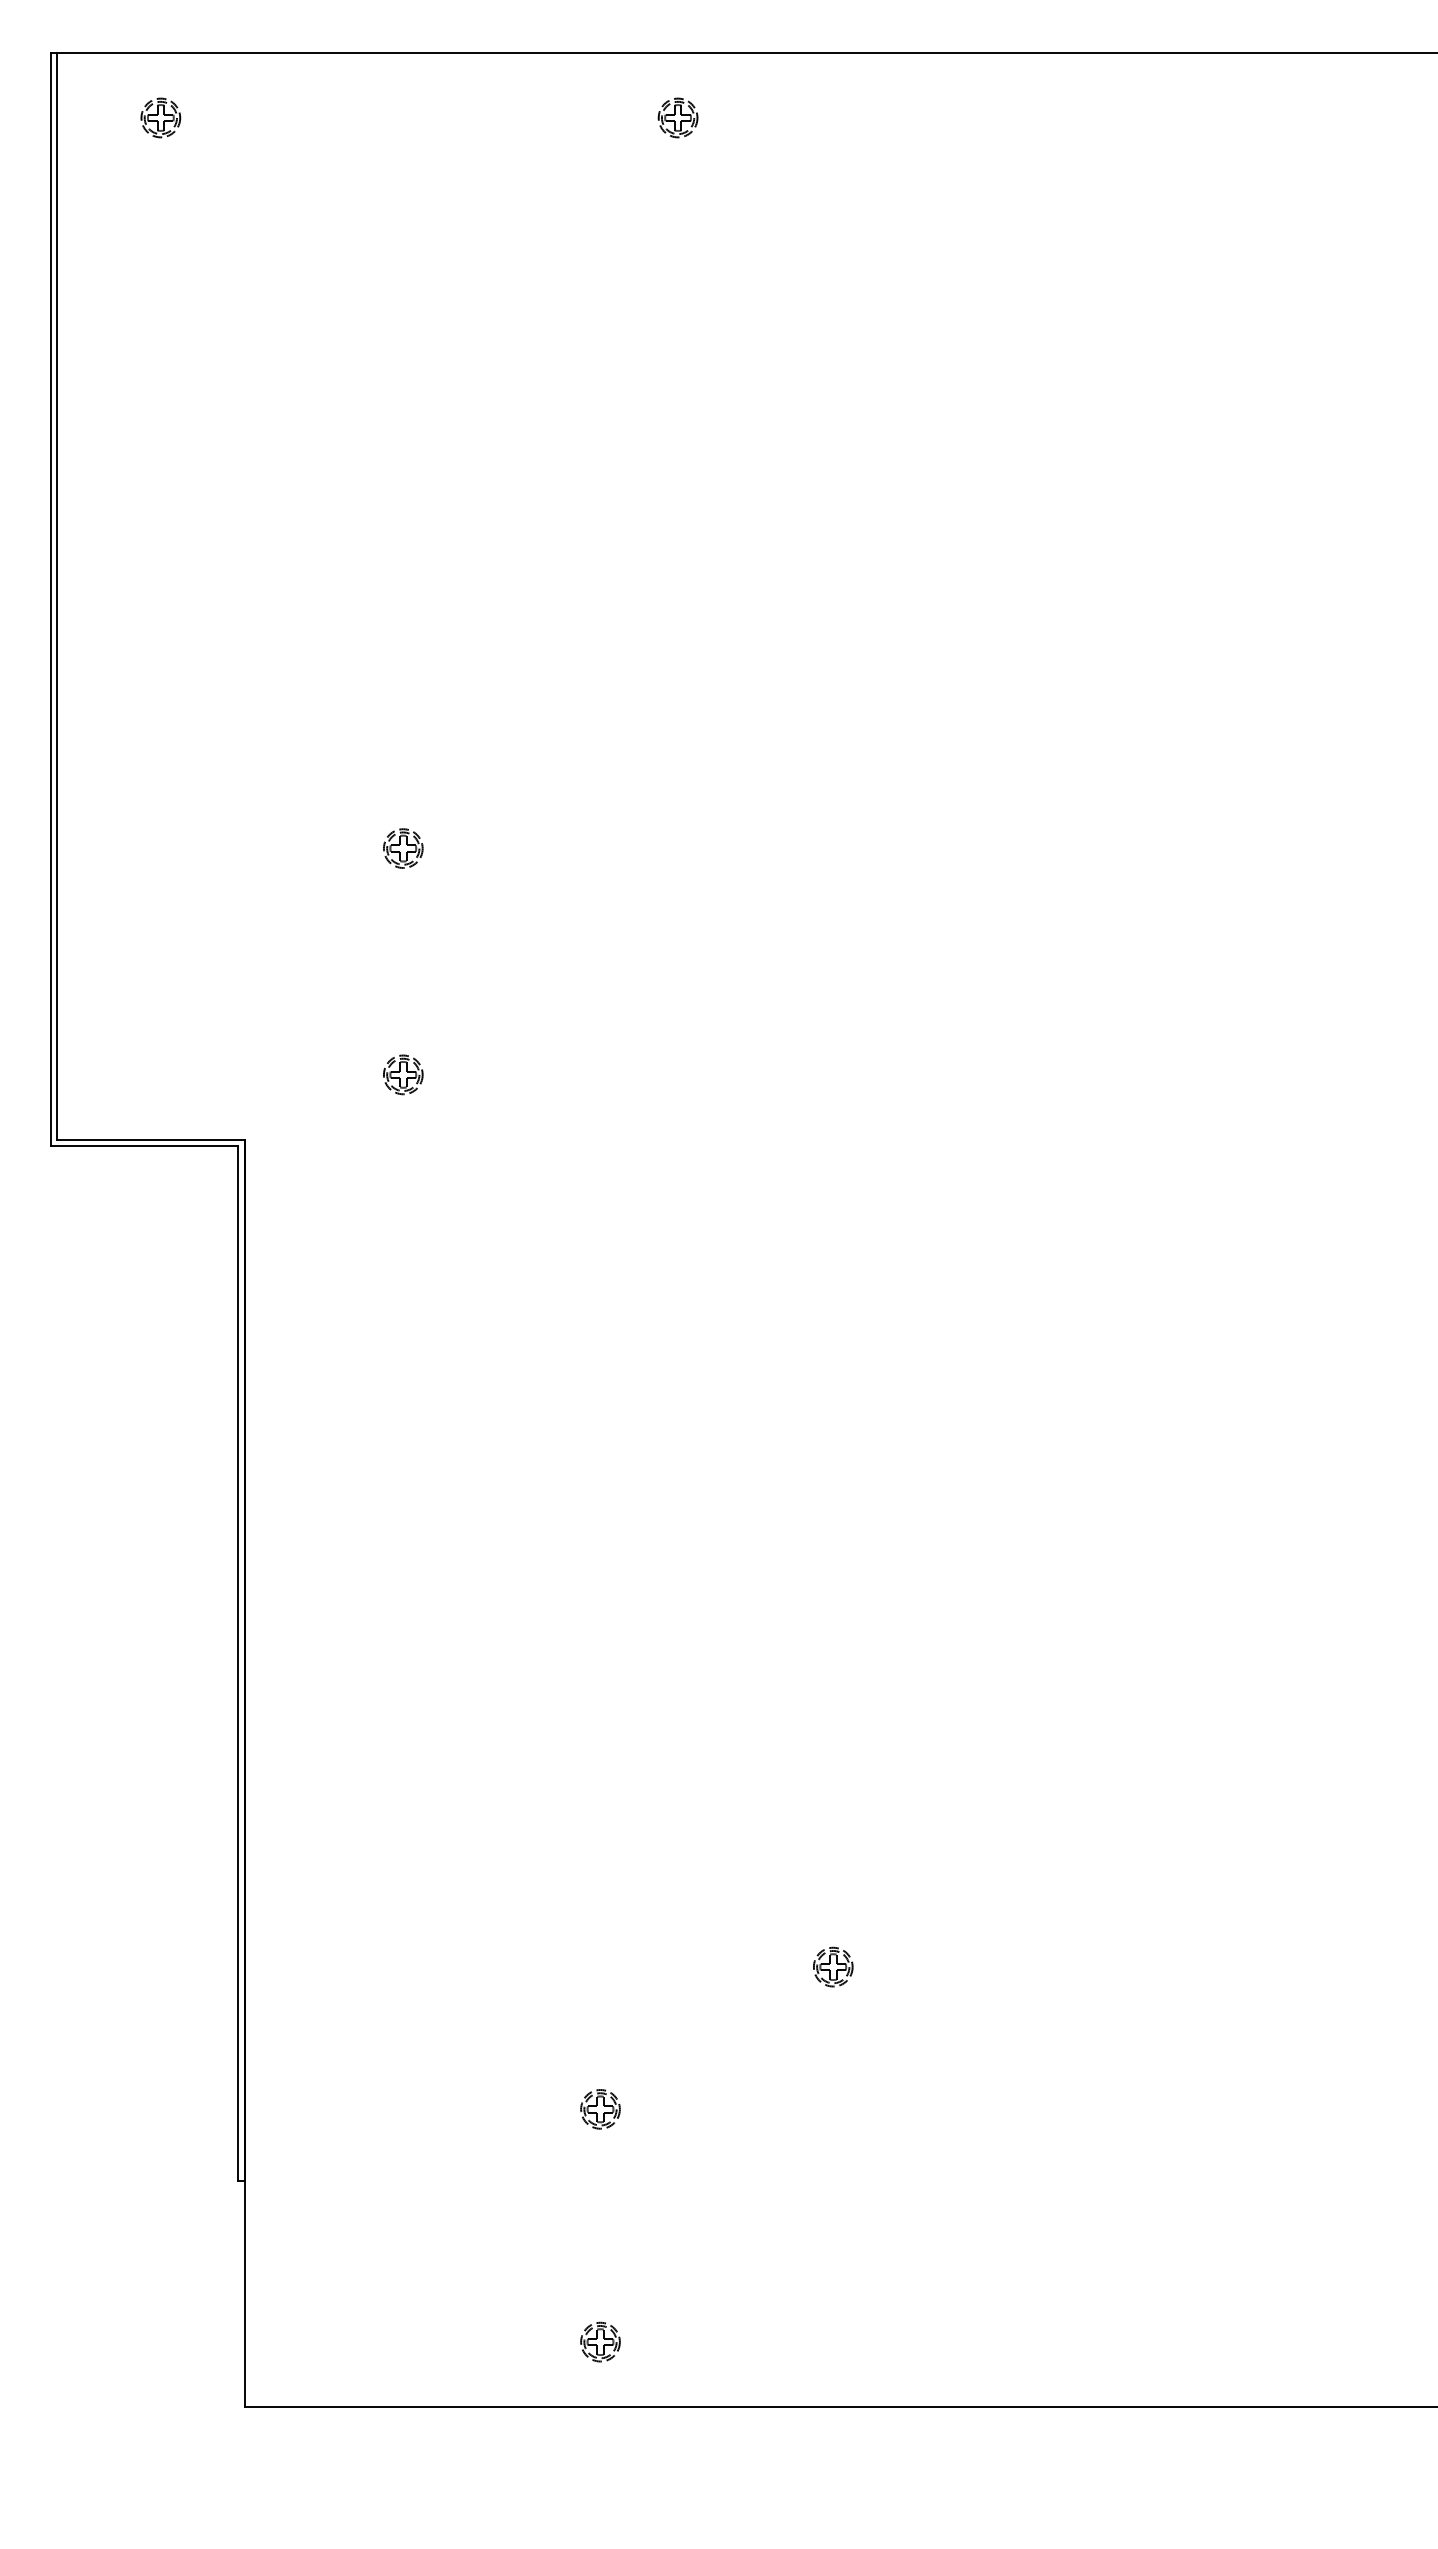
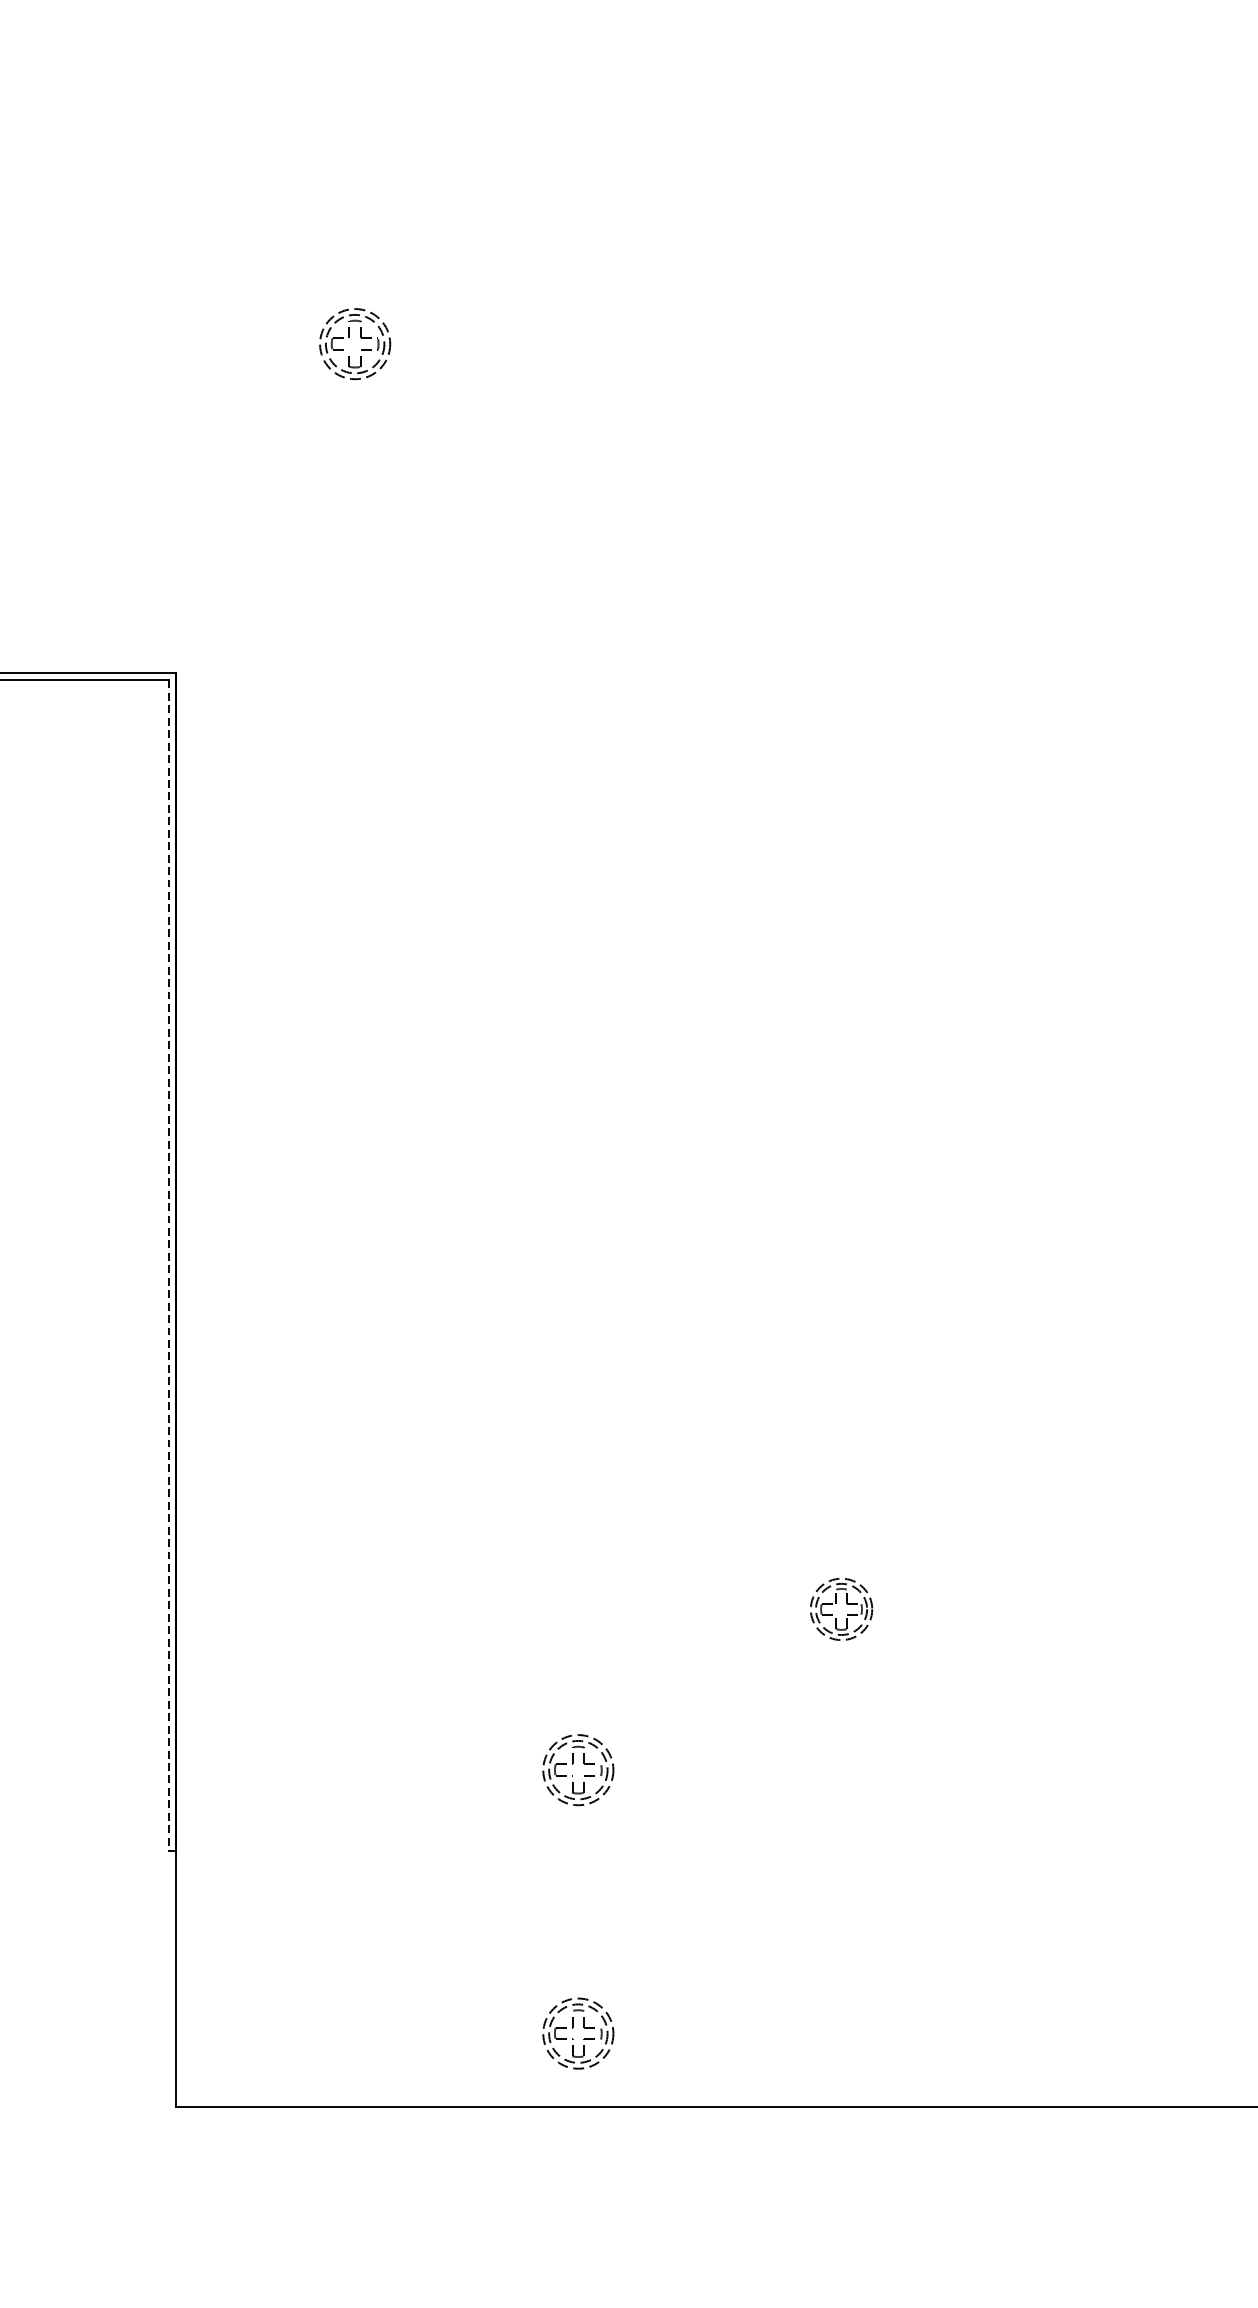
part: (403, 848) -> (355, 343), size x1.6
part: (403, 1074) -> (355, 599), removed
line: (238, 1663) -> (168, 1265), solid -> dashed
part: (833, 1966) -> (841, 1608), size x1.4
part: (600, 2109) -> (578, 1770), size x1.6
part: (600, 2341) -> (578, 2032), size x1.6

